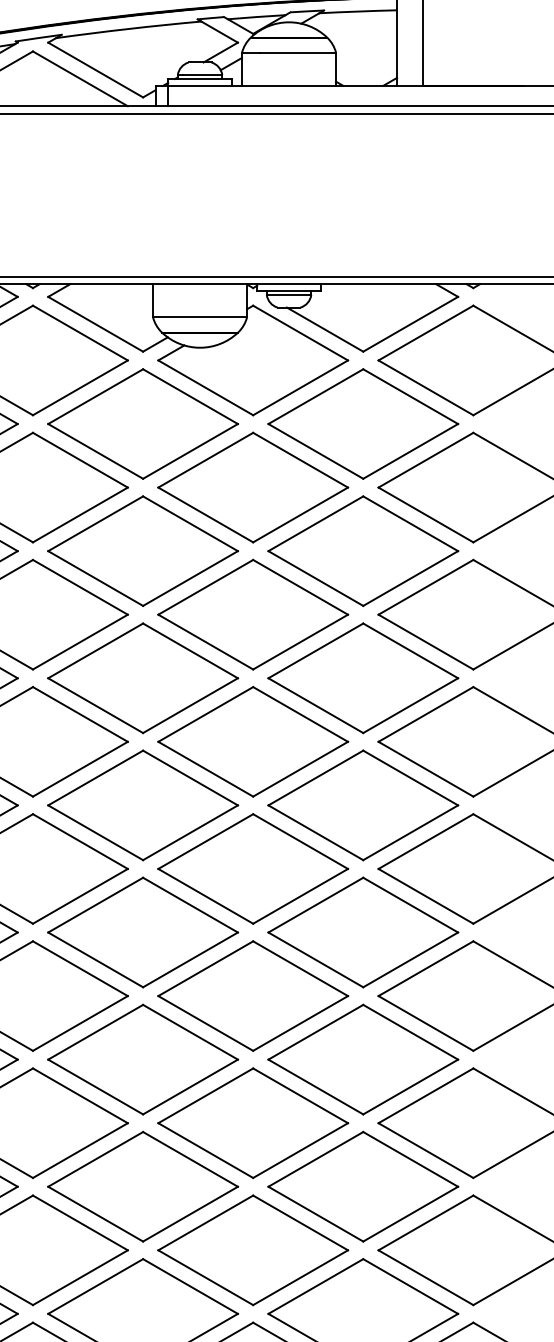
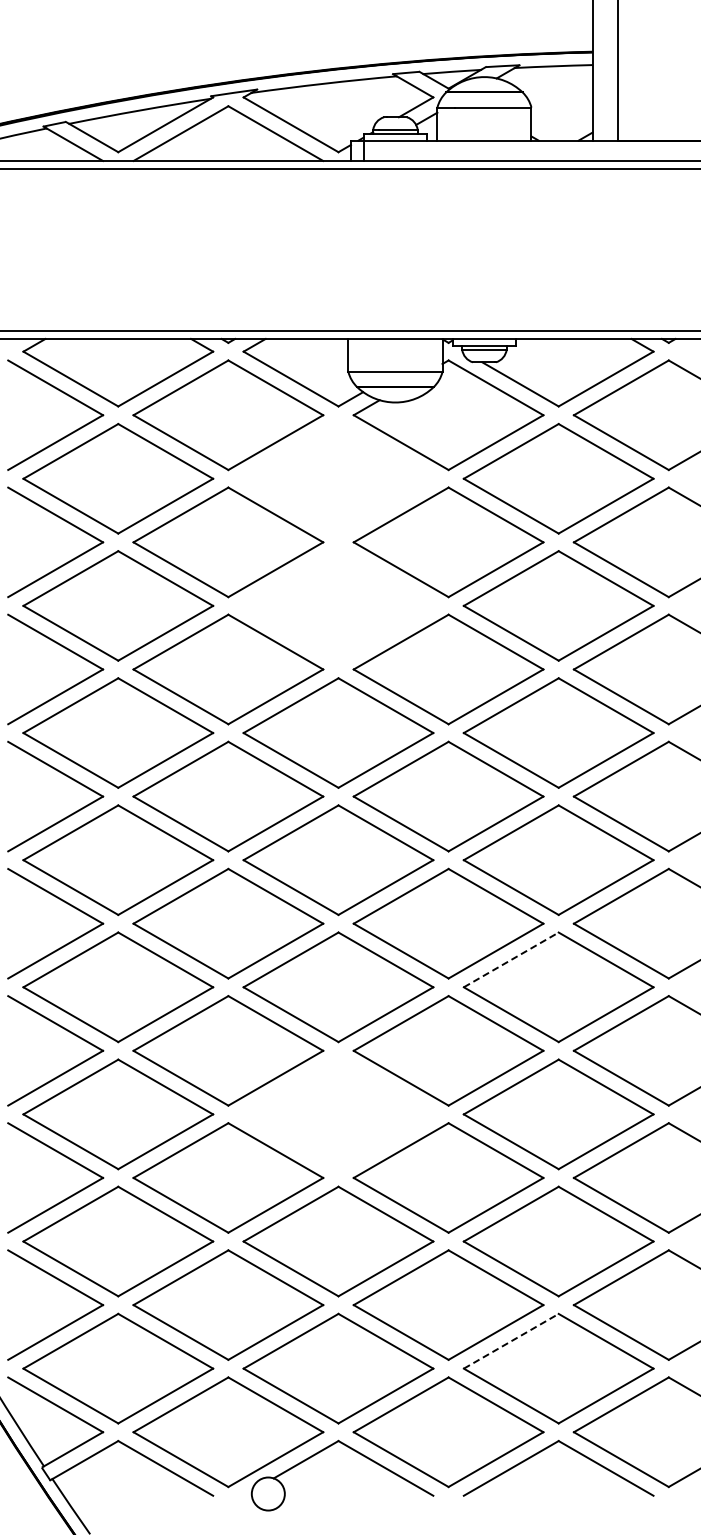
part: (143, 423) -> (338, 478), removed
part: (143, 550) -> (338, 605), removed
line: (316, 904) -> (511, 959), solid -> dashed
part: (143, 1059) -> (338, 1114), removed
line: (316, 1286) -> (511, 1341), solid -> dashed

